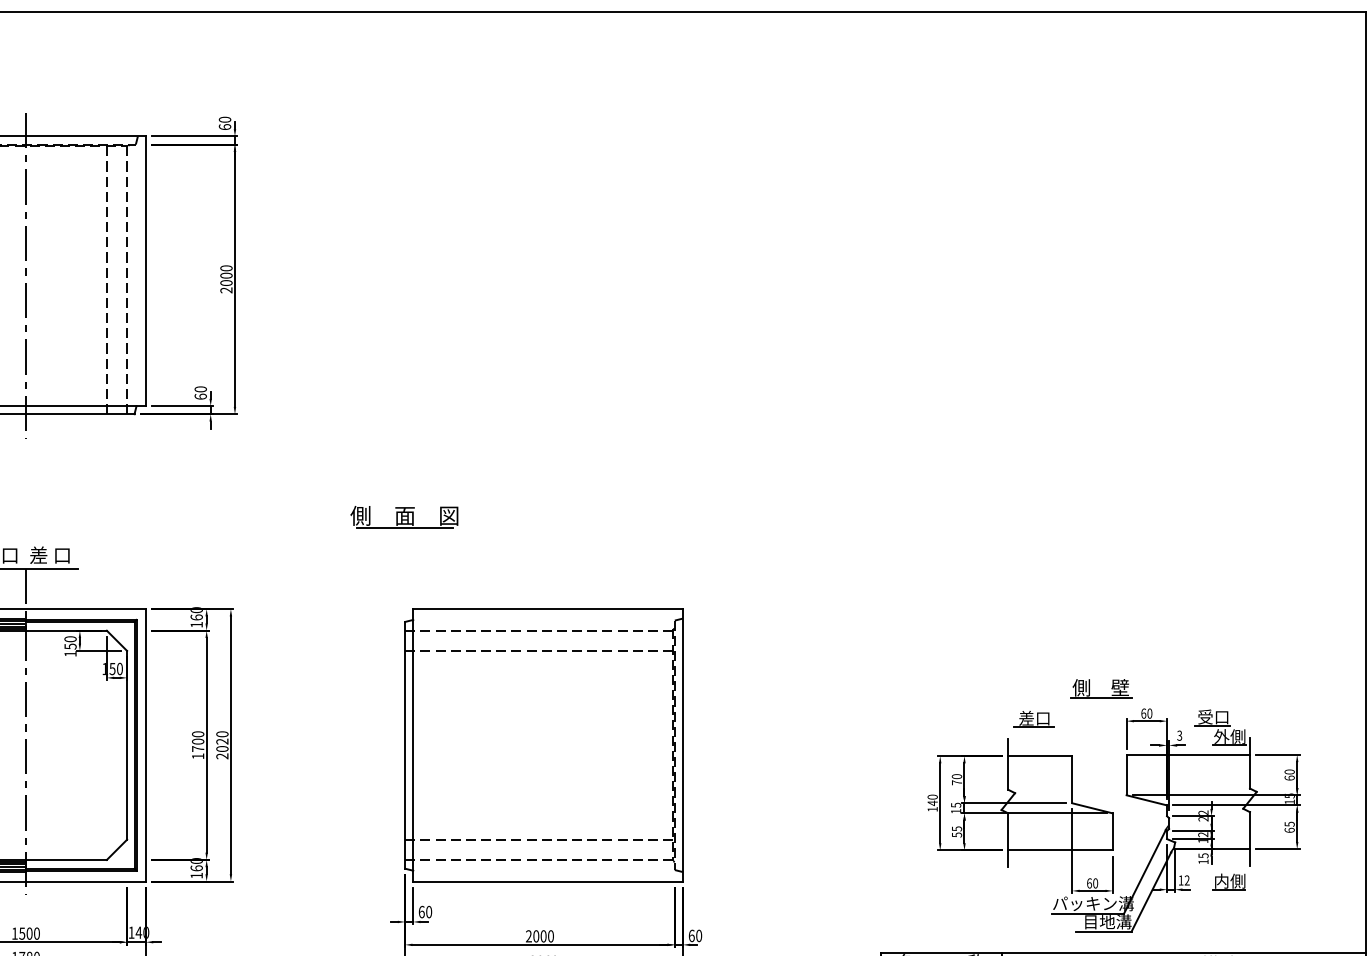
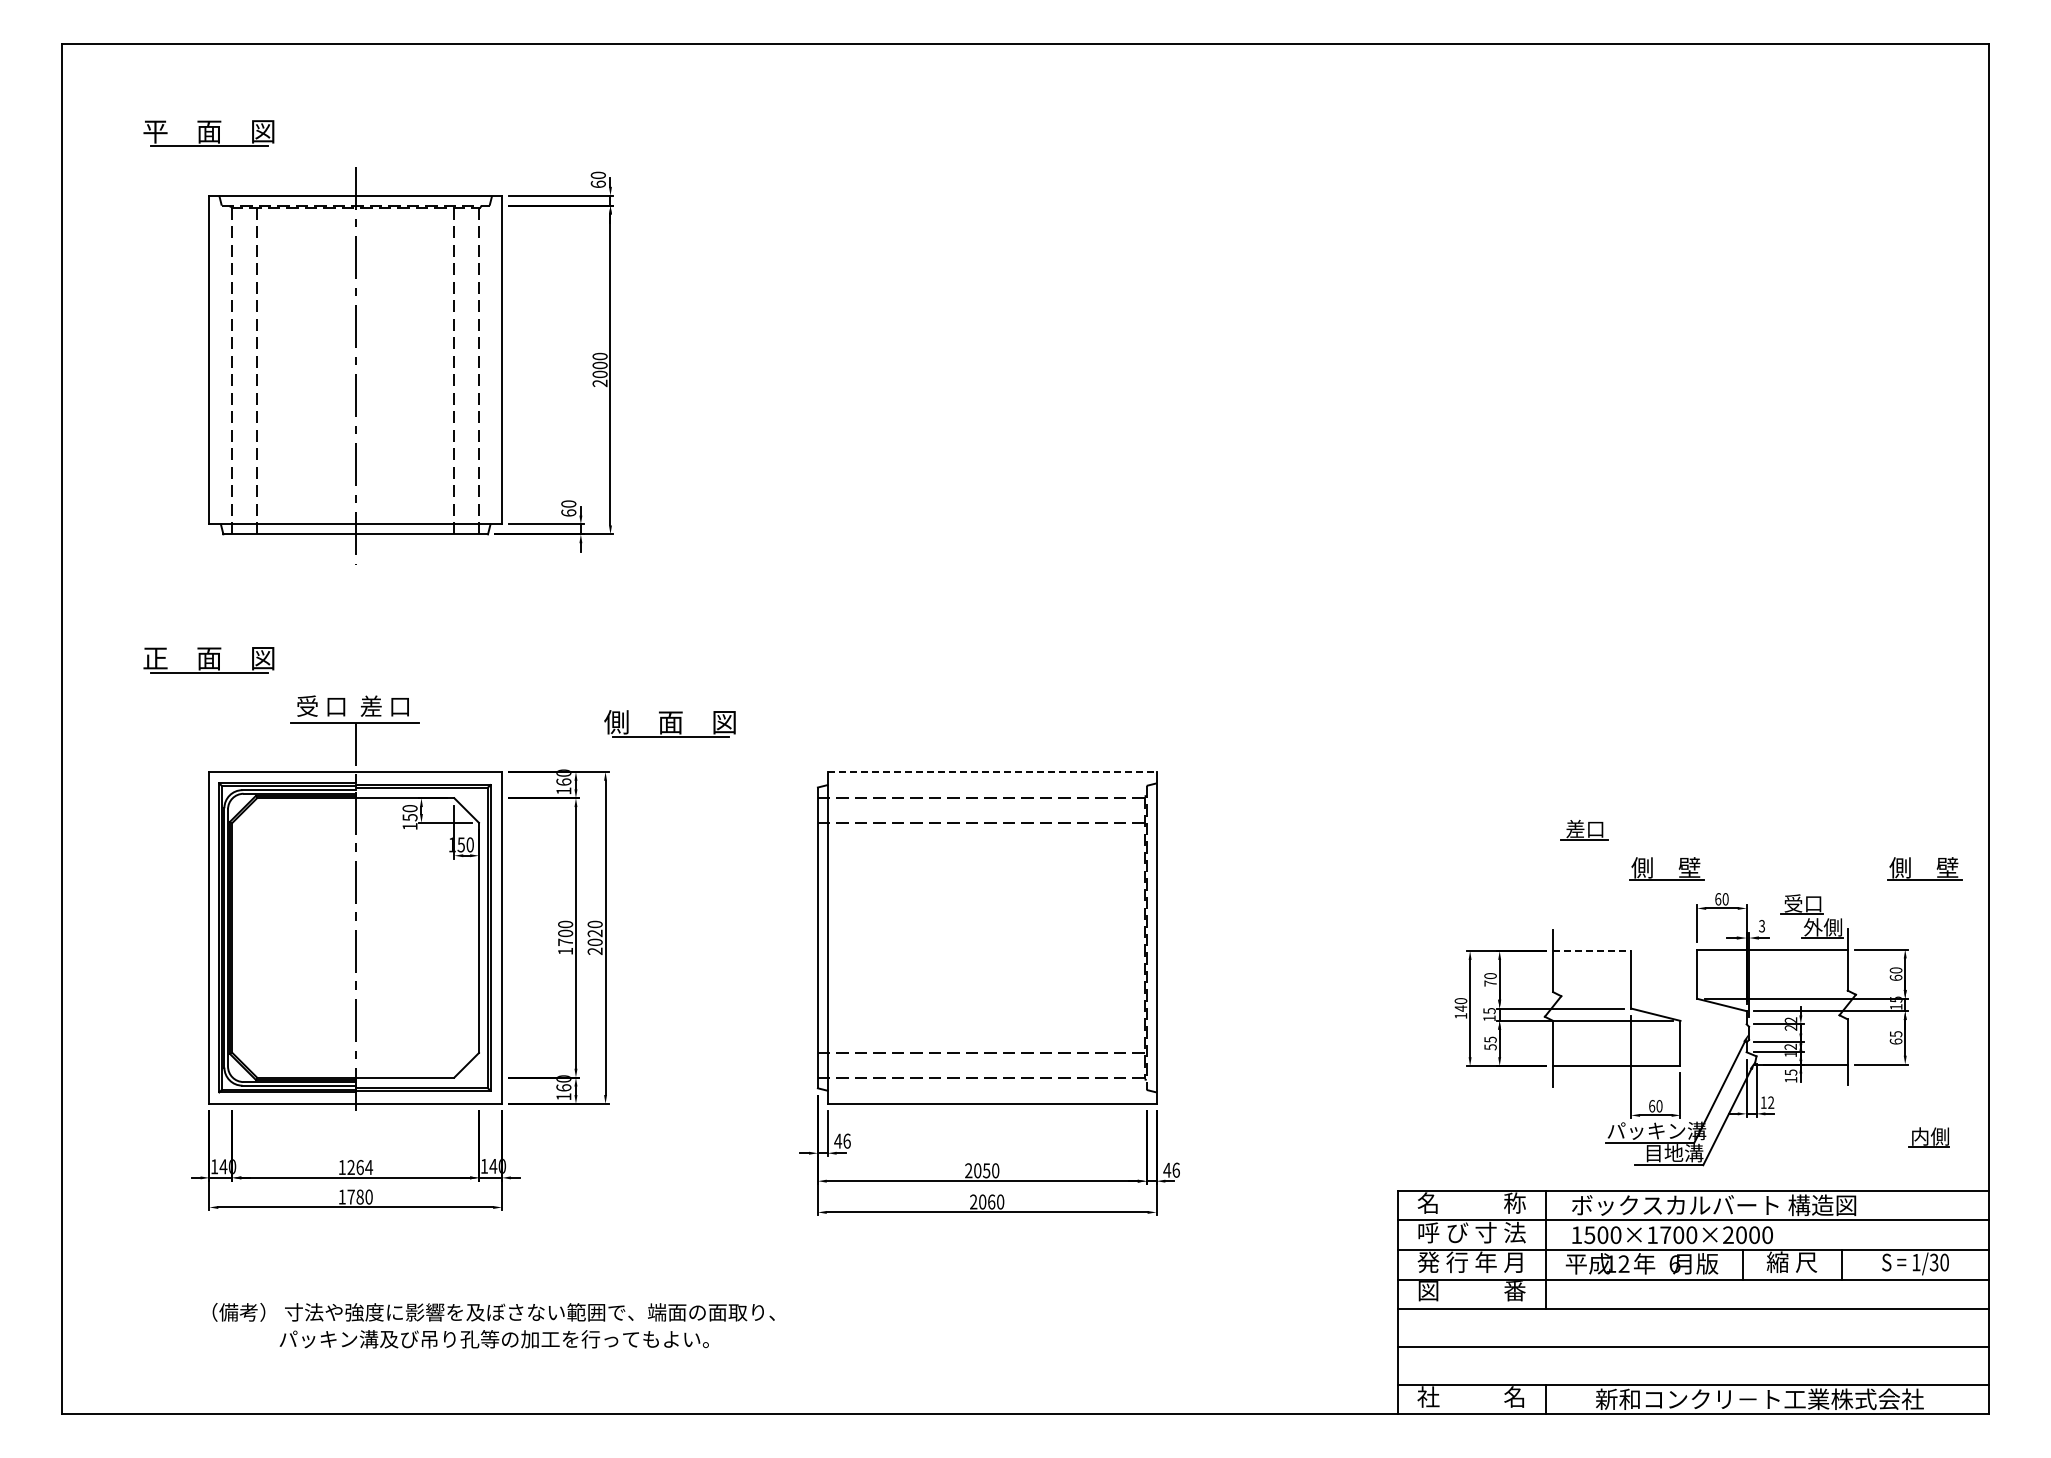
part: (403, 516) -> (669, 723), moved
line: (548, 608) -> (992, 771), solid -> dashed
part: (1313, 697) -> (1924, 879), added
part: (1034, 718) -> (1584, 829), moved
line: (1040, 756) -> (1592, 951), solid -> dashed
part: (1228, 881) -> (1928, 1137), moved
text: (425, 911) -> (842, 1140), 60 -> 46
text: (29, 933) -> (360, 1167), 1500 -> 1264
text: (695, 935) -> (1171, 1169), 60 -> 46
text: (543, 936) -> (986, 1170), 2000 -> 2050

